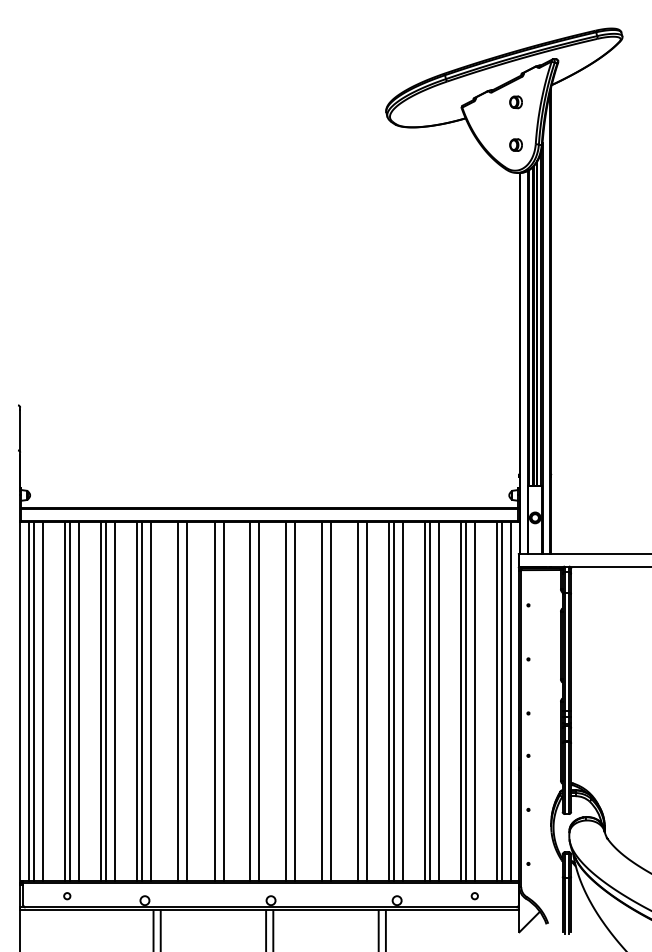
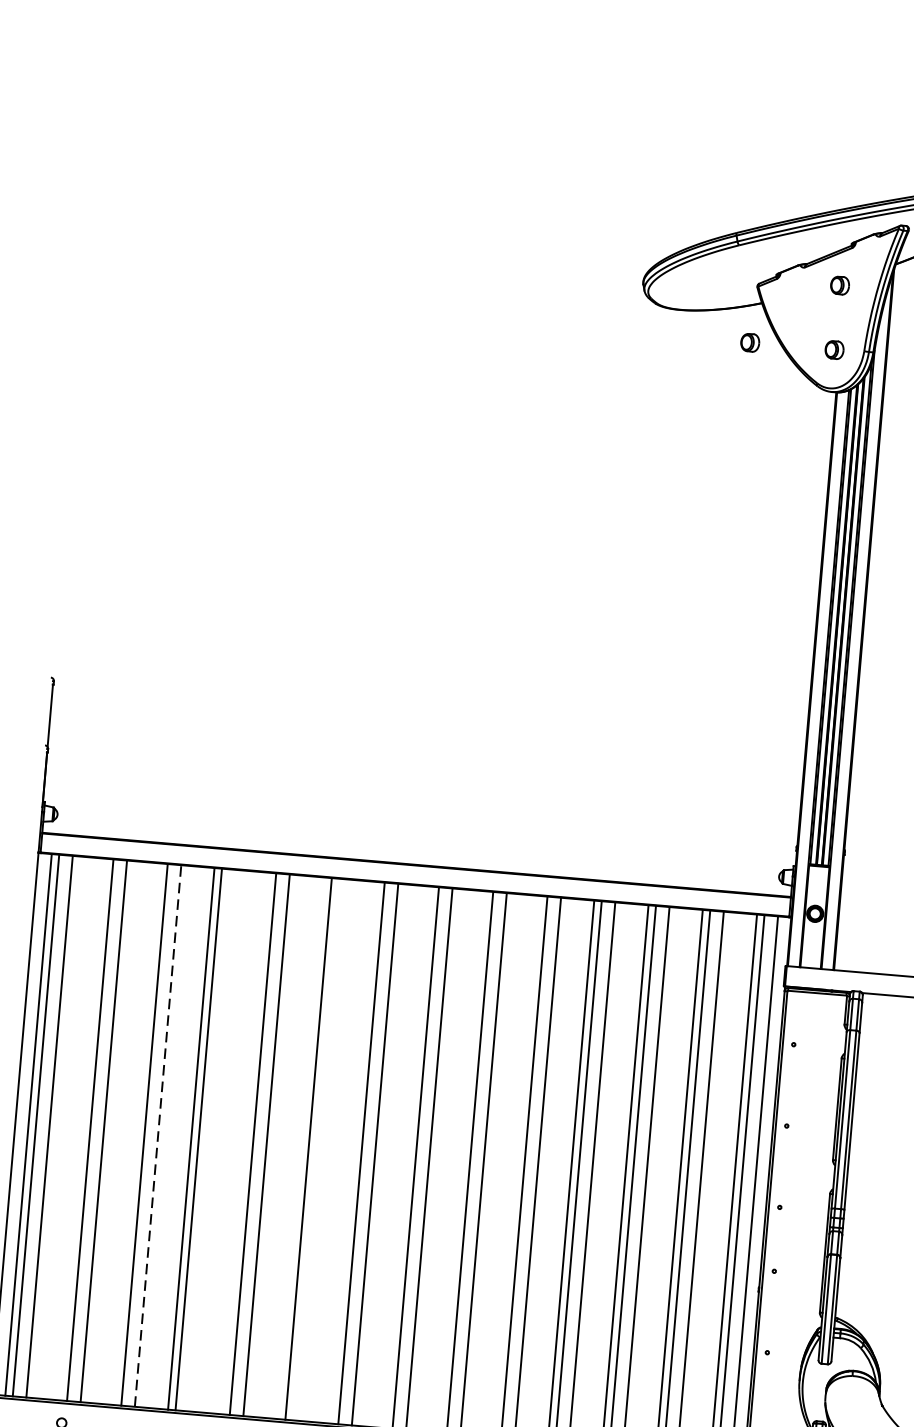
part: (459, 144) -> (749, 341), added
line: (64, 701) -> (82, 1129), removed
line: (100, 701) -> (136, 1134), removed
line: (114, 701) -> (157, 1135), solid -> dashed
line: (150, 701) -> (212, 1140), removed
line: (223, 701) -> (322, 1150), removed

